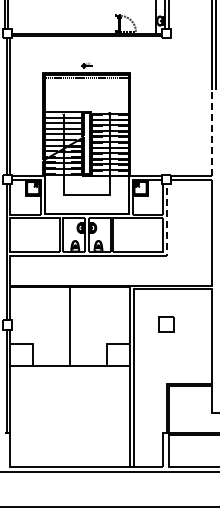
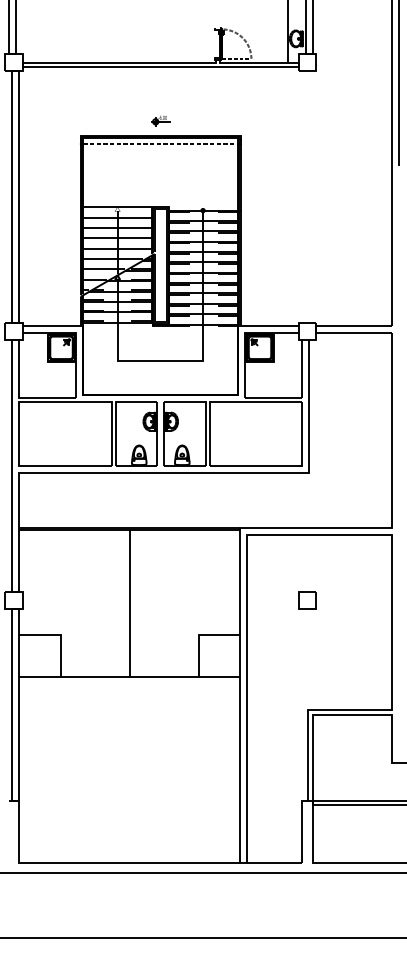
line: (211, 132) -> (391, 244), dashed -> solid
line: (167, 222) -> (309, 411), dashed -> solid
part: (166, 324) -> (307, 599), size x0.62

